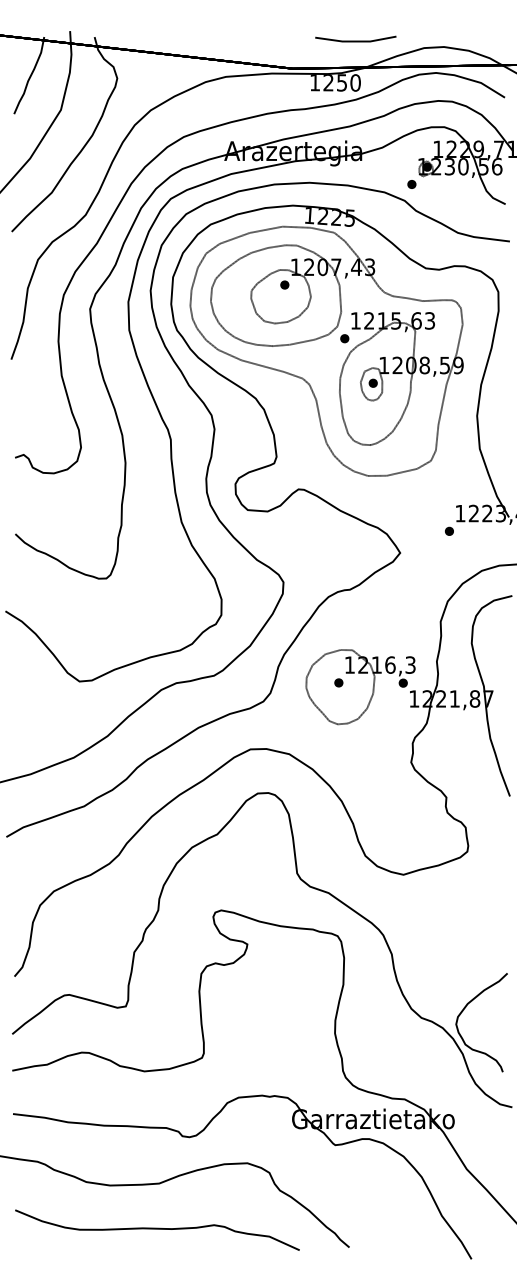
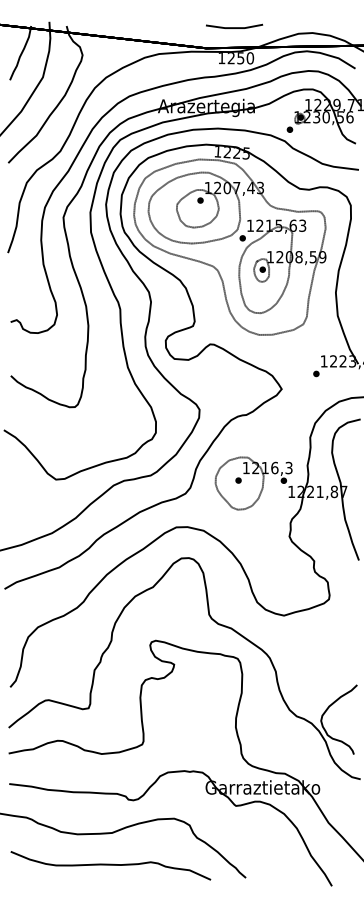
line: (355, 40) -> (234, 27), moved

